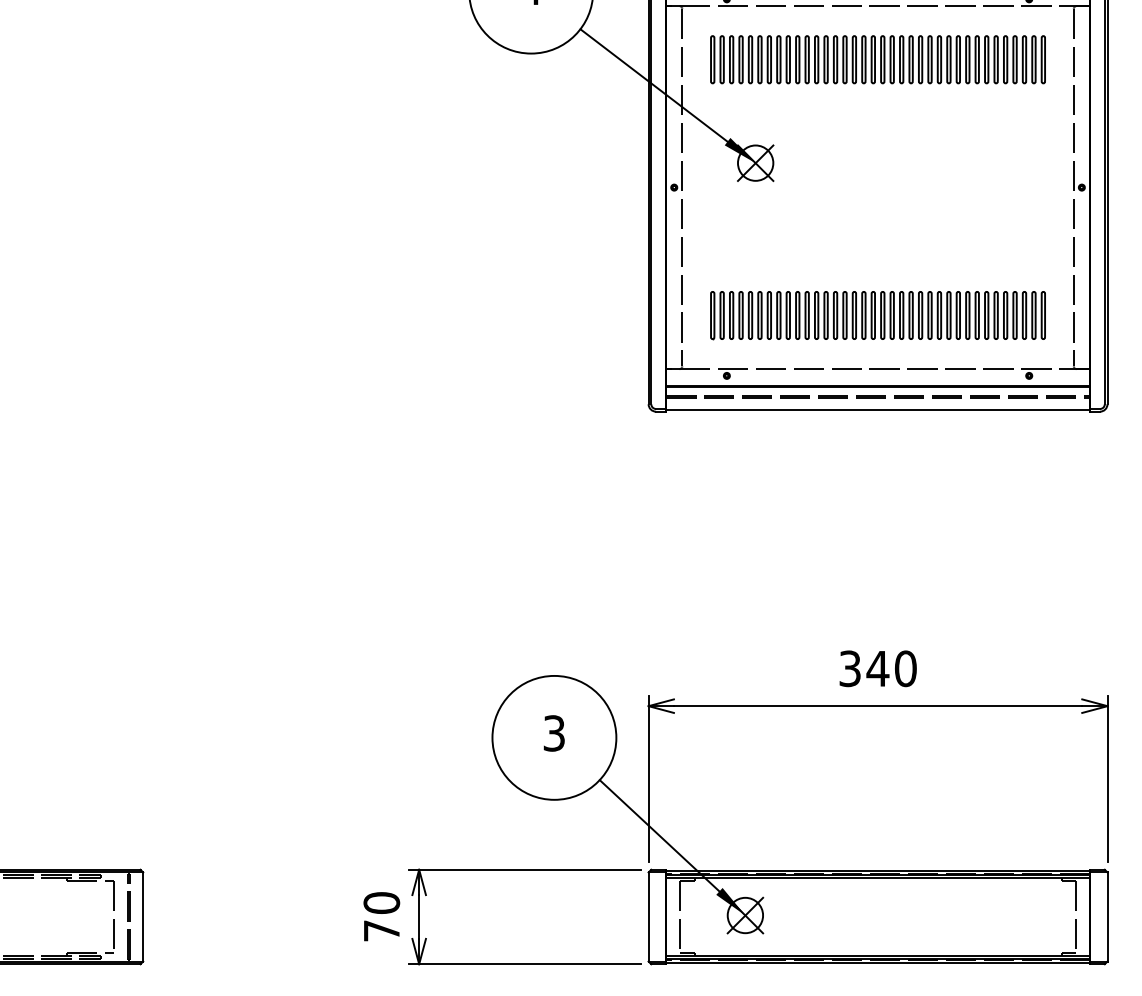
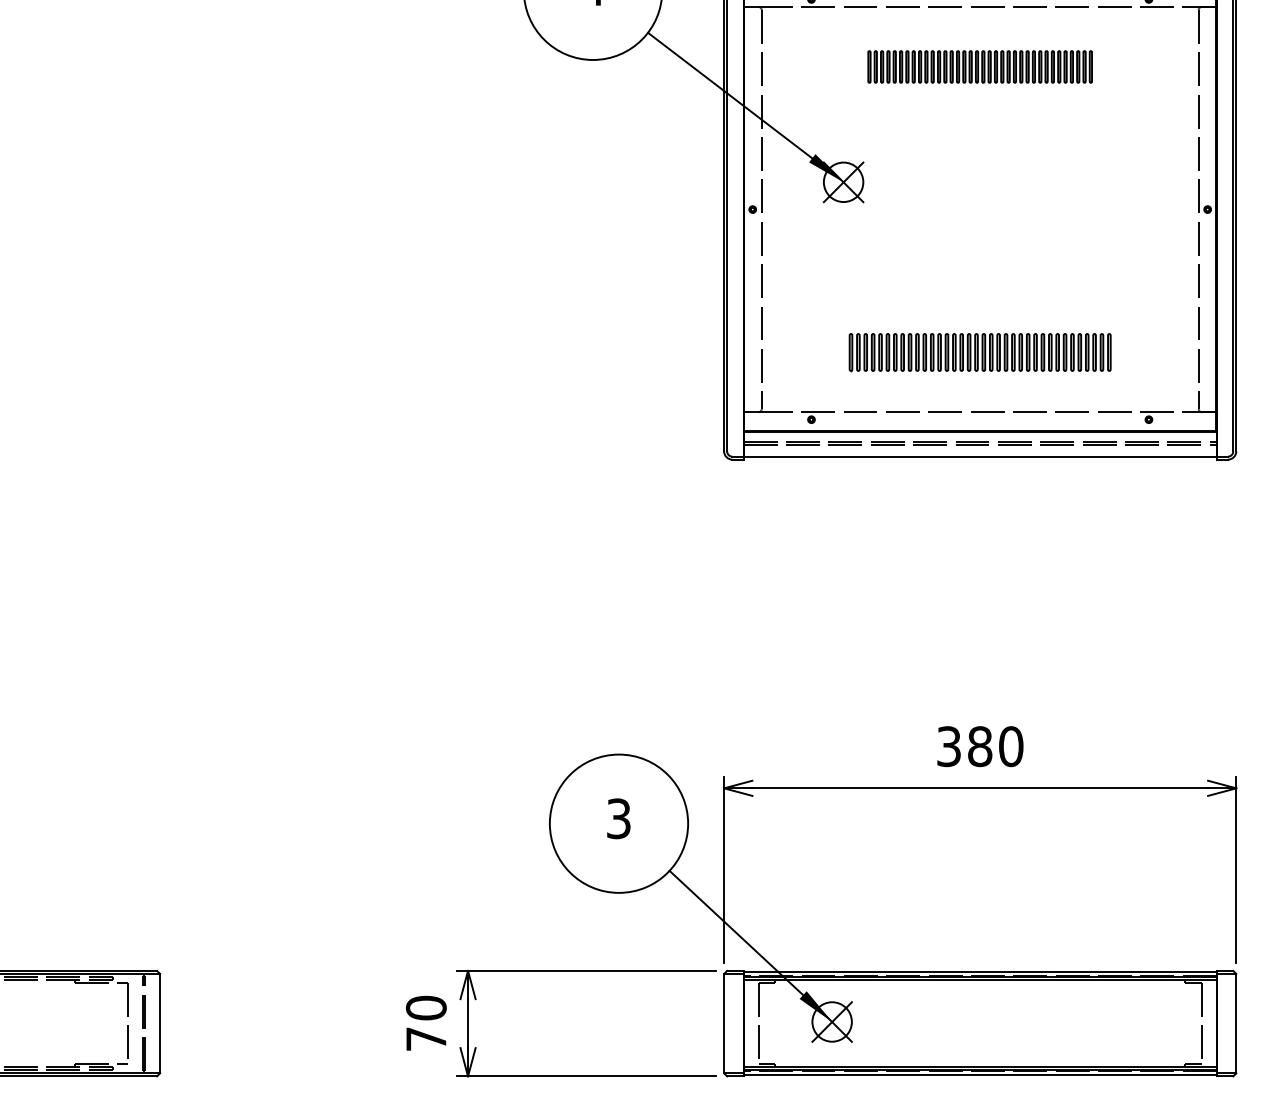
part: (877, 59) -> (979, 66), size x0.6
part: (877, 315) -> (979, 352), size x0.7
text: (877, 668) -> (979, 746), 340 -> 380

